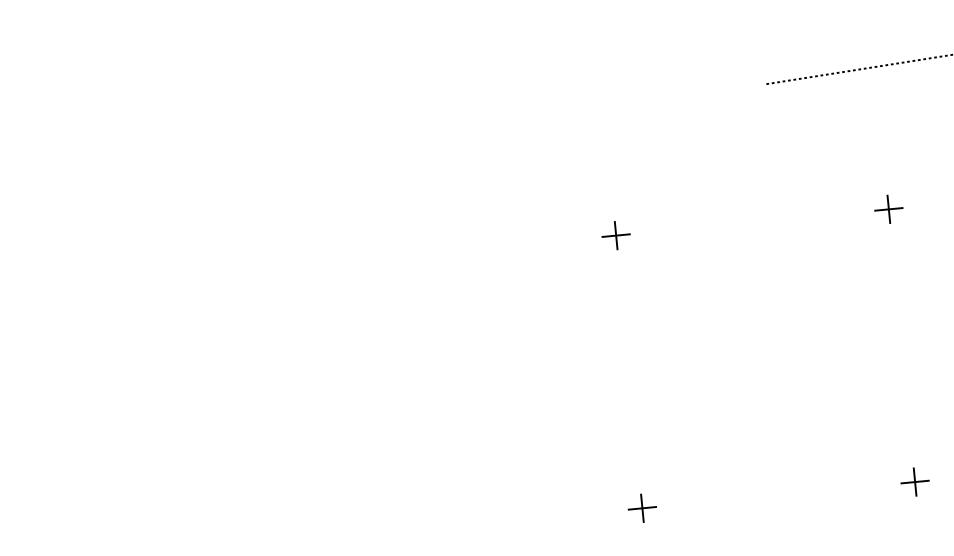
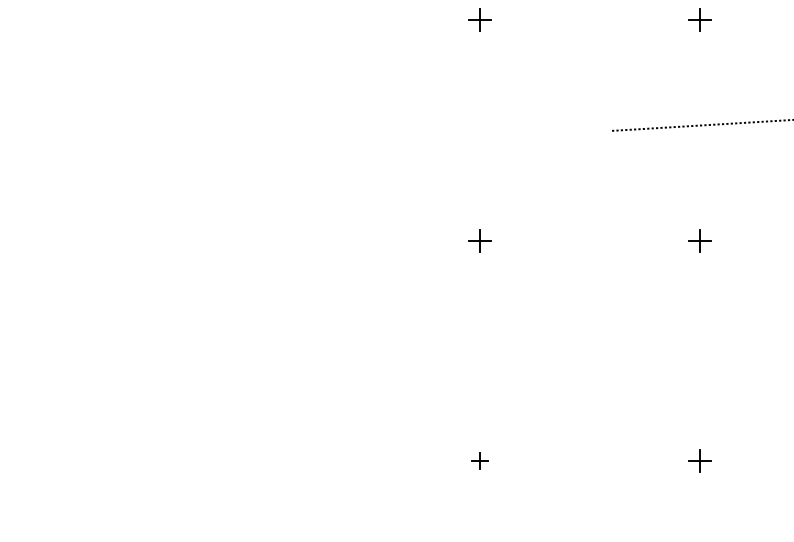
part: (641, 508) -> (479, 460), size x0.7

